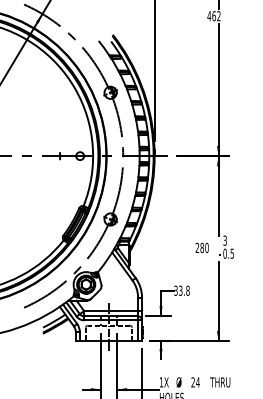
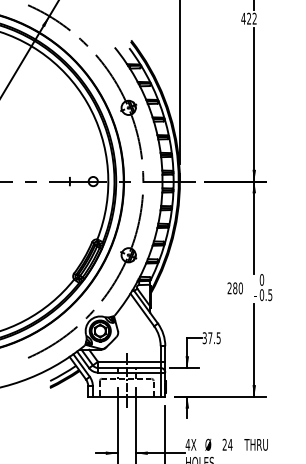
text: (214, 15) -> (249, 18), 462 -> 422
text: (224, 240) -> (261, 279), 3 -> 0
text: (184, 291) -> (214, 338), 33.8 -> 37.5
text: (161, 382) -> (187, 444), 1X -> 4X

